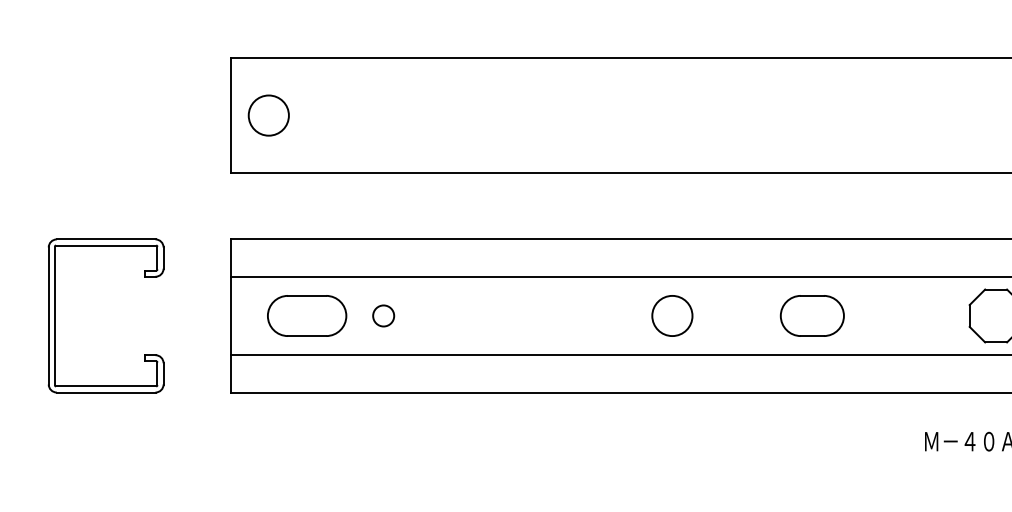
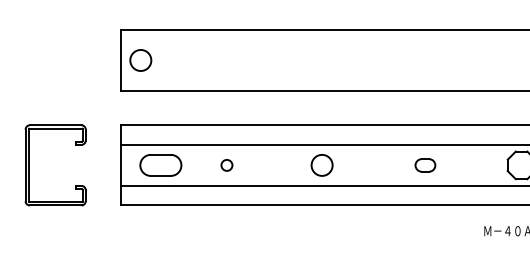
circle: (382, 316) -> (226, 165), moved
circle: (671, 316) -> (321, 165), moved
part: (812, 316) -> (425, 165), size x0.6

